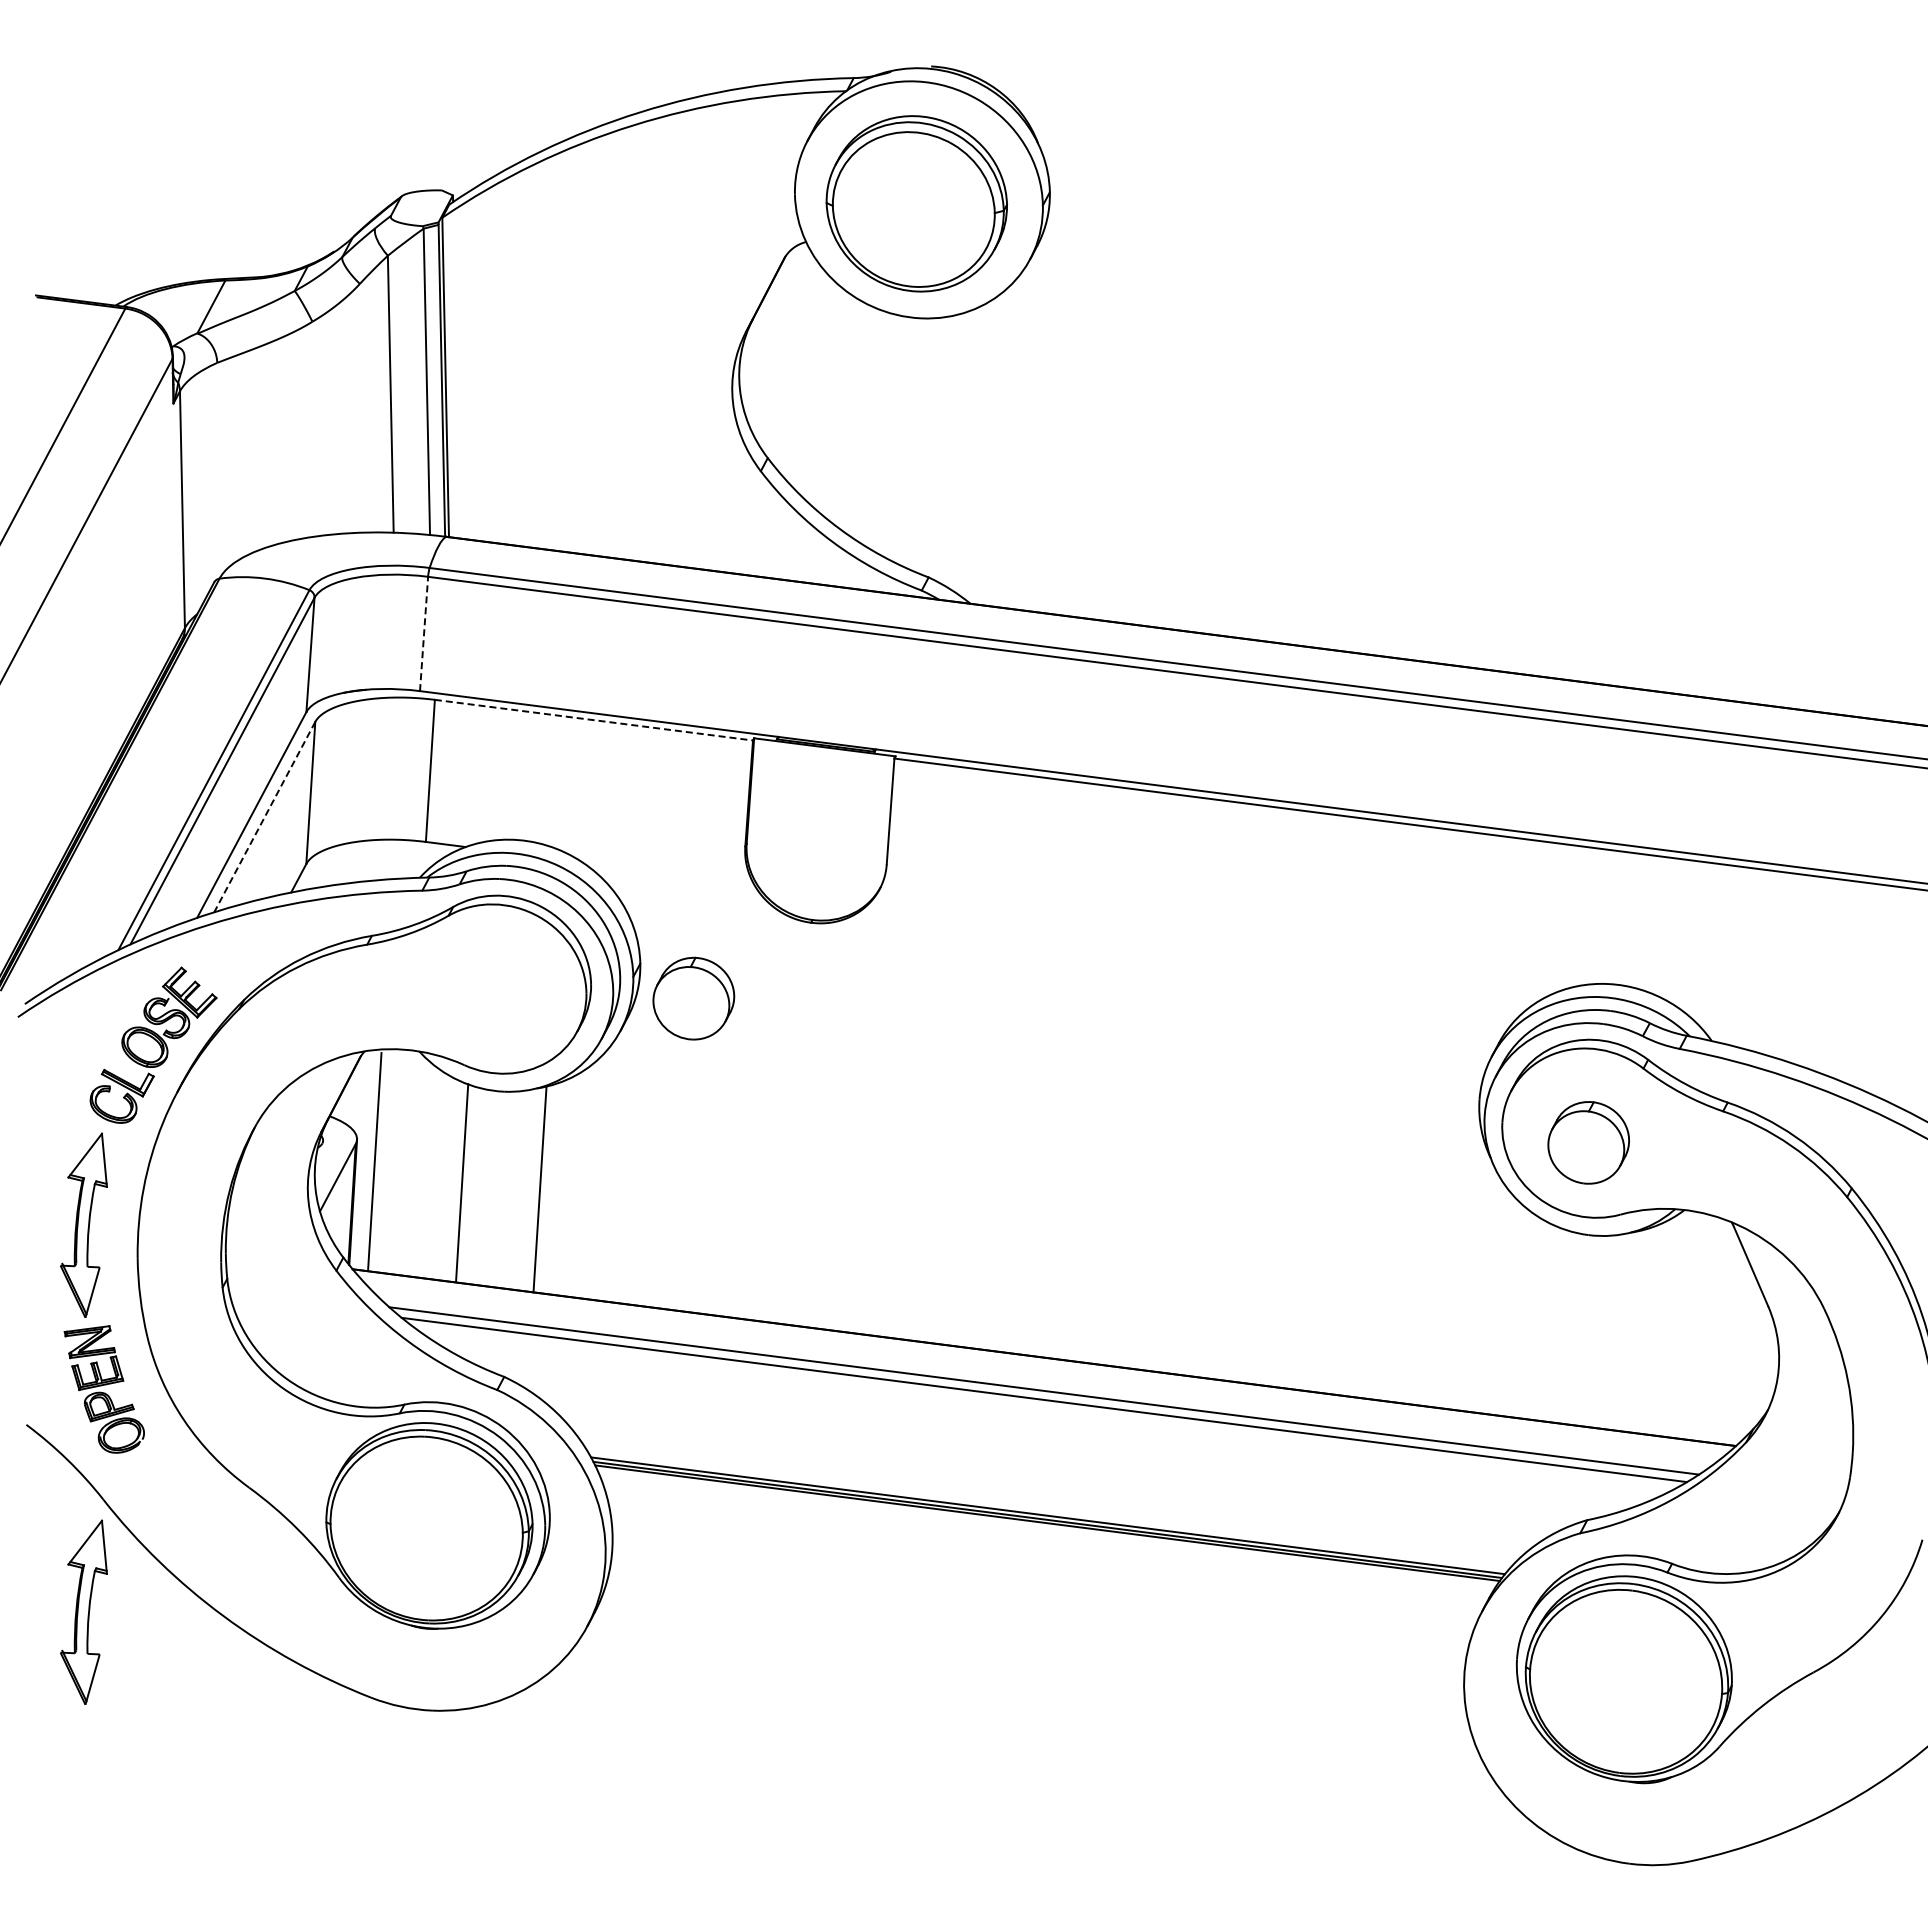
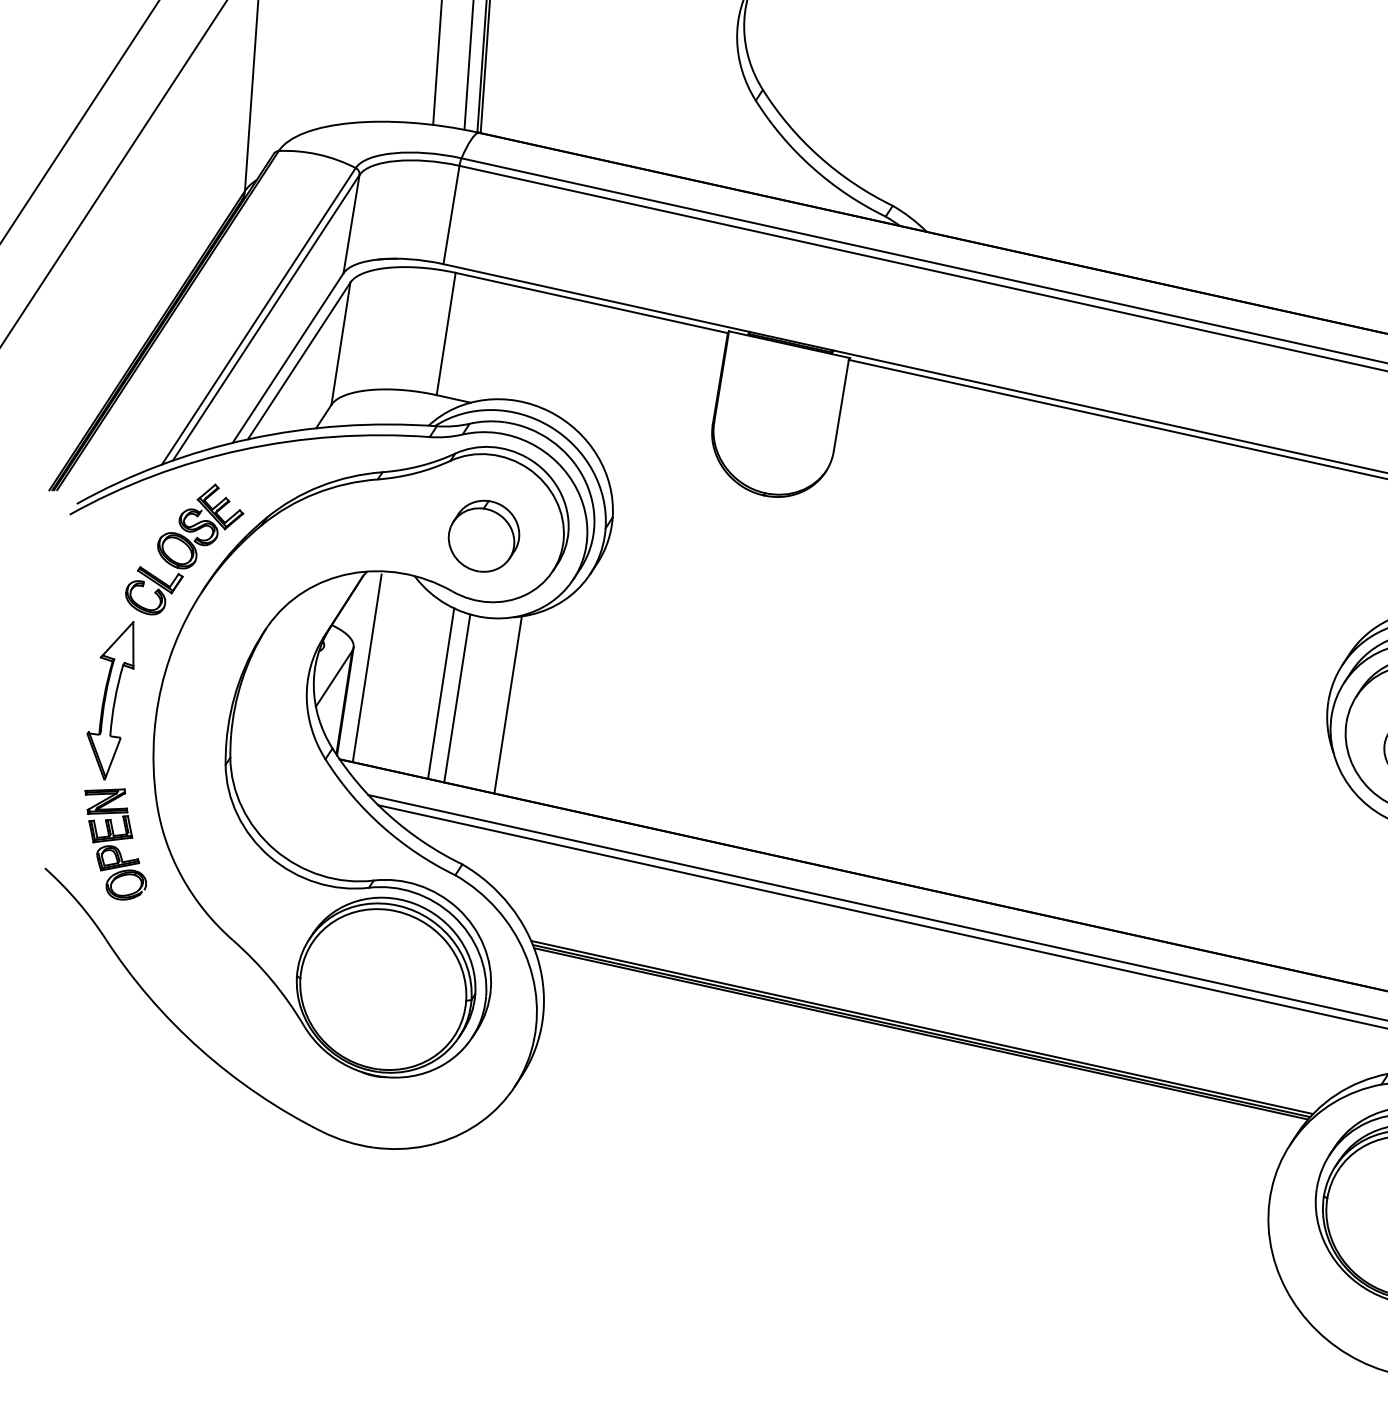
line: (424, 633) -> (451, 214), dashed -> solid
line: (594, 720) -> (592, 303), dashed -> solid
line: (264, 817) -> (298, 361), dashed -> solid
part: (693, 998) -> (483, 536), moved
line: (480, 1186) -> (456, 697), added
part: (83, 1611) -> (79, 1034), removed

